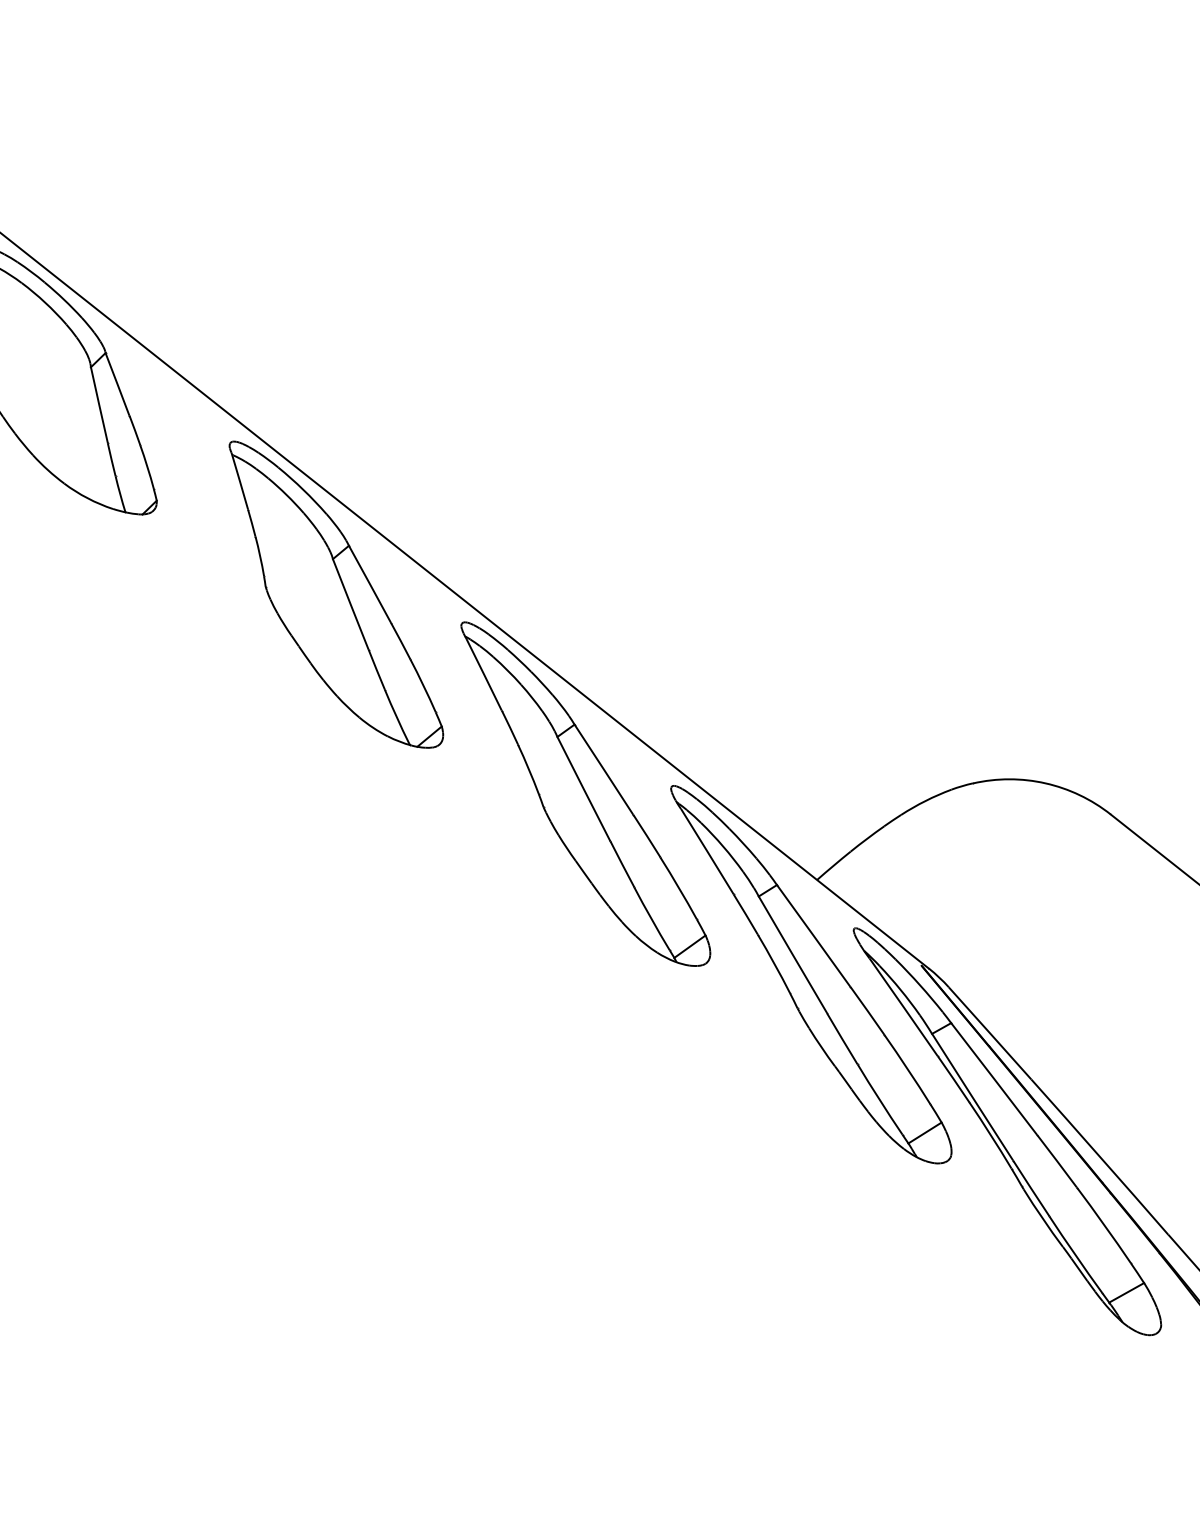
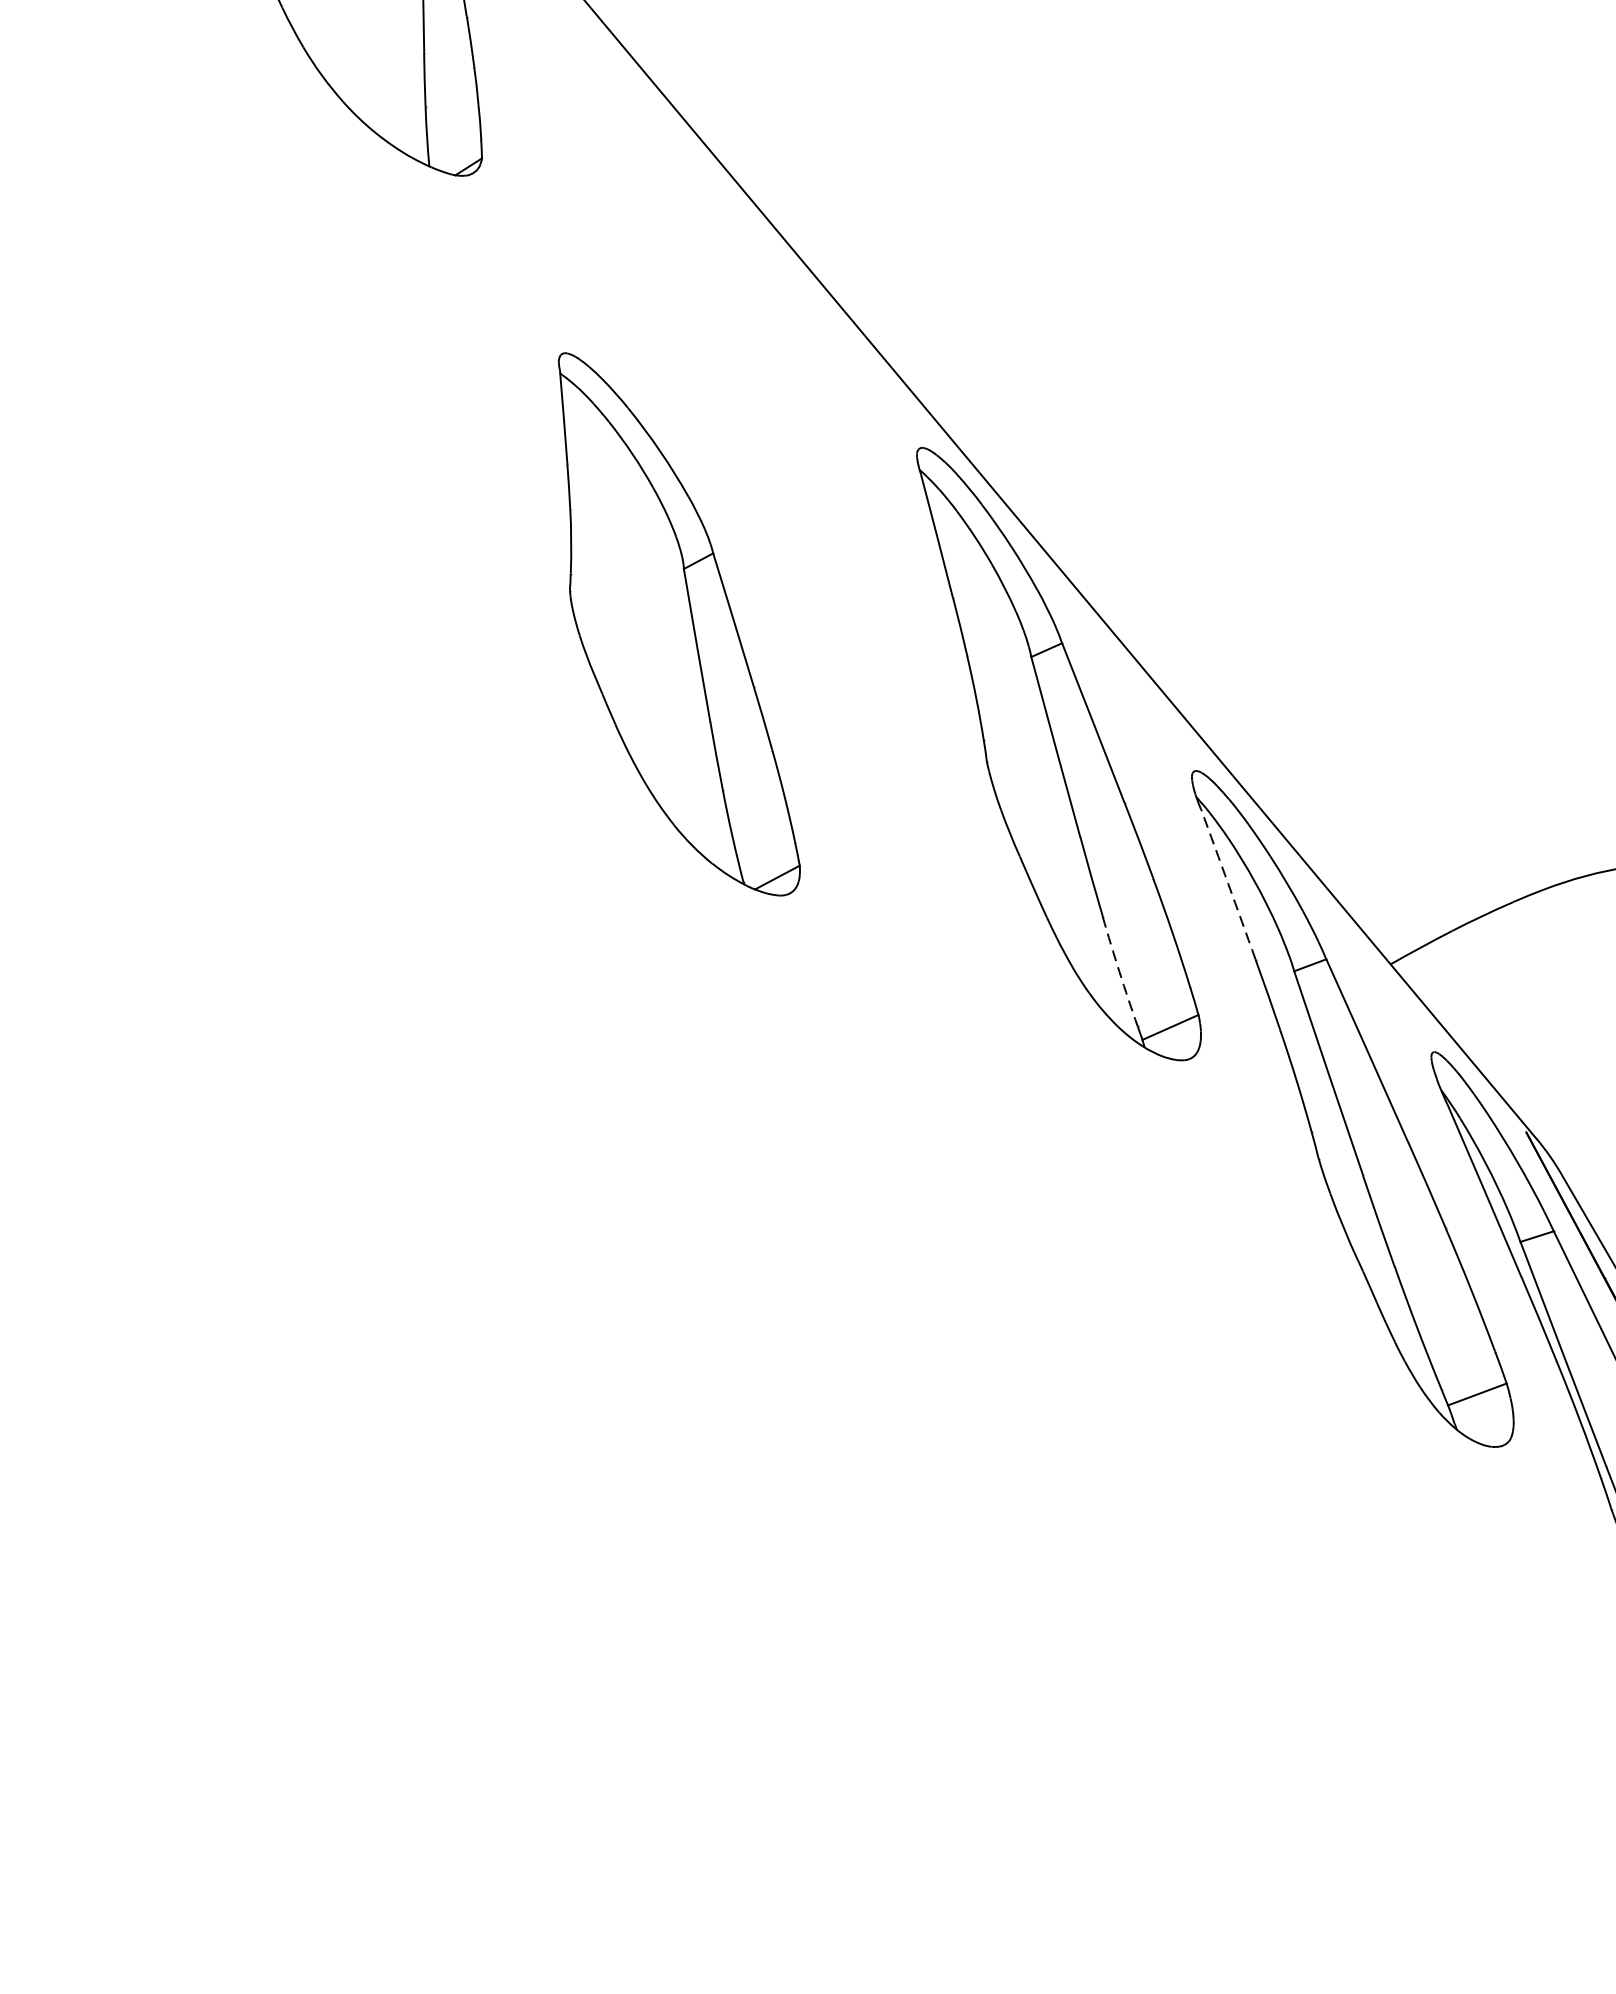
part: (336, 594) -> (678, 625), moved
arc: (707, 851) -> (1228, 884), solid -> dashed
arc: (651, 919) -> (1119, 972), solid -> dashed

